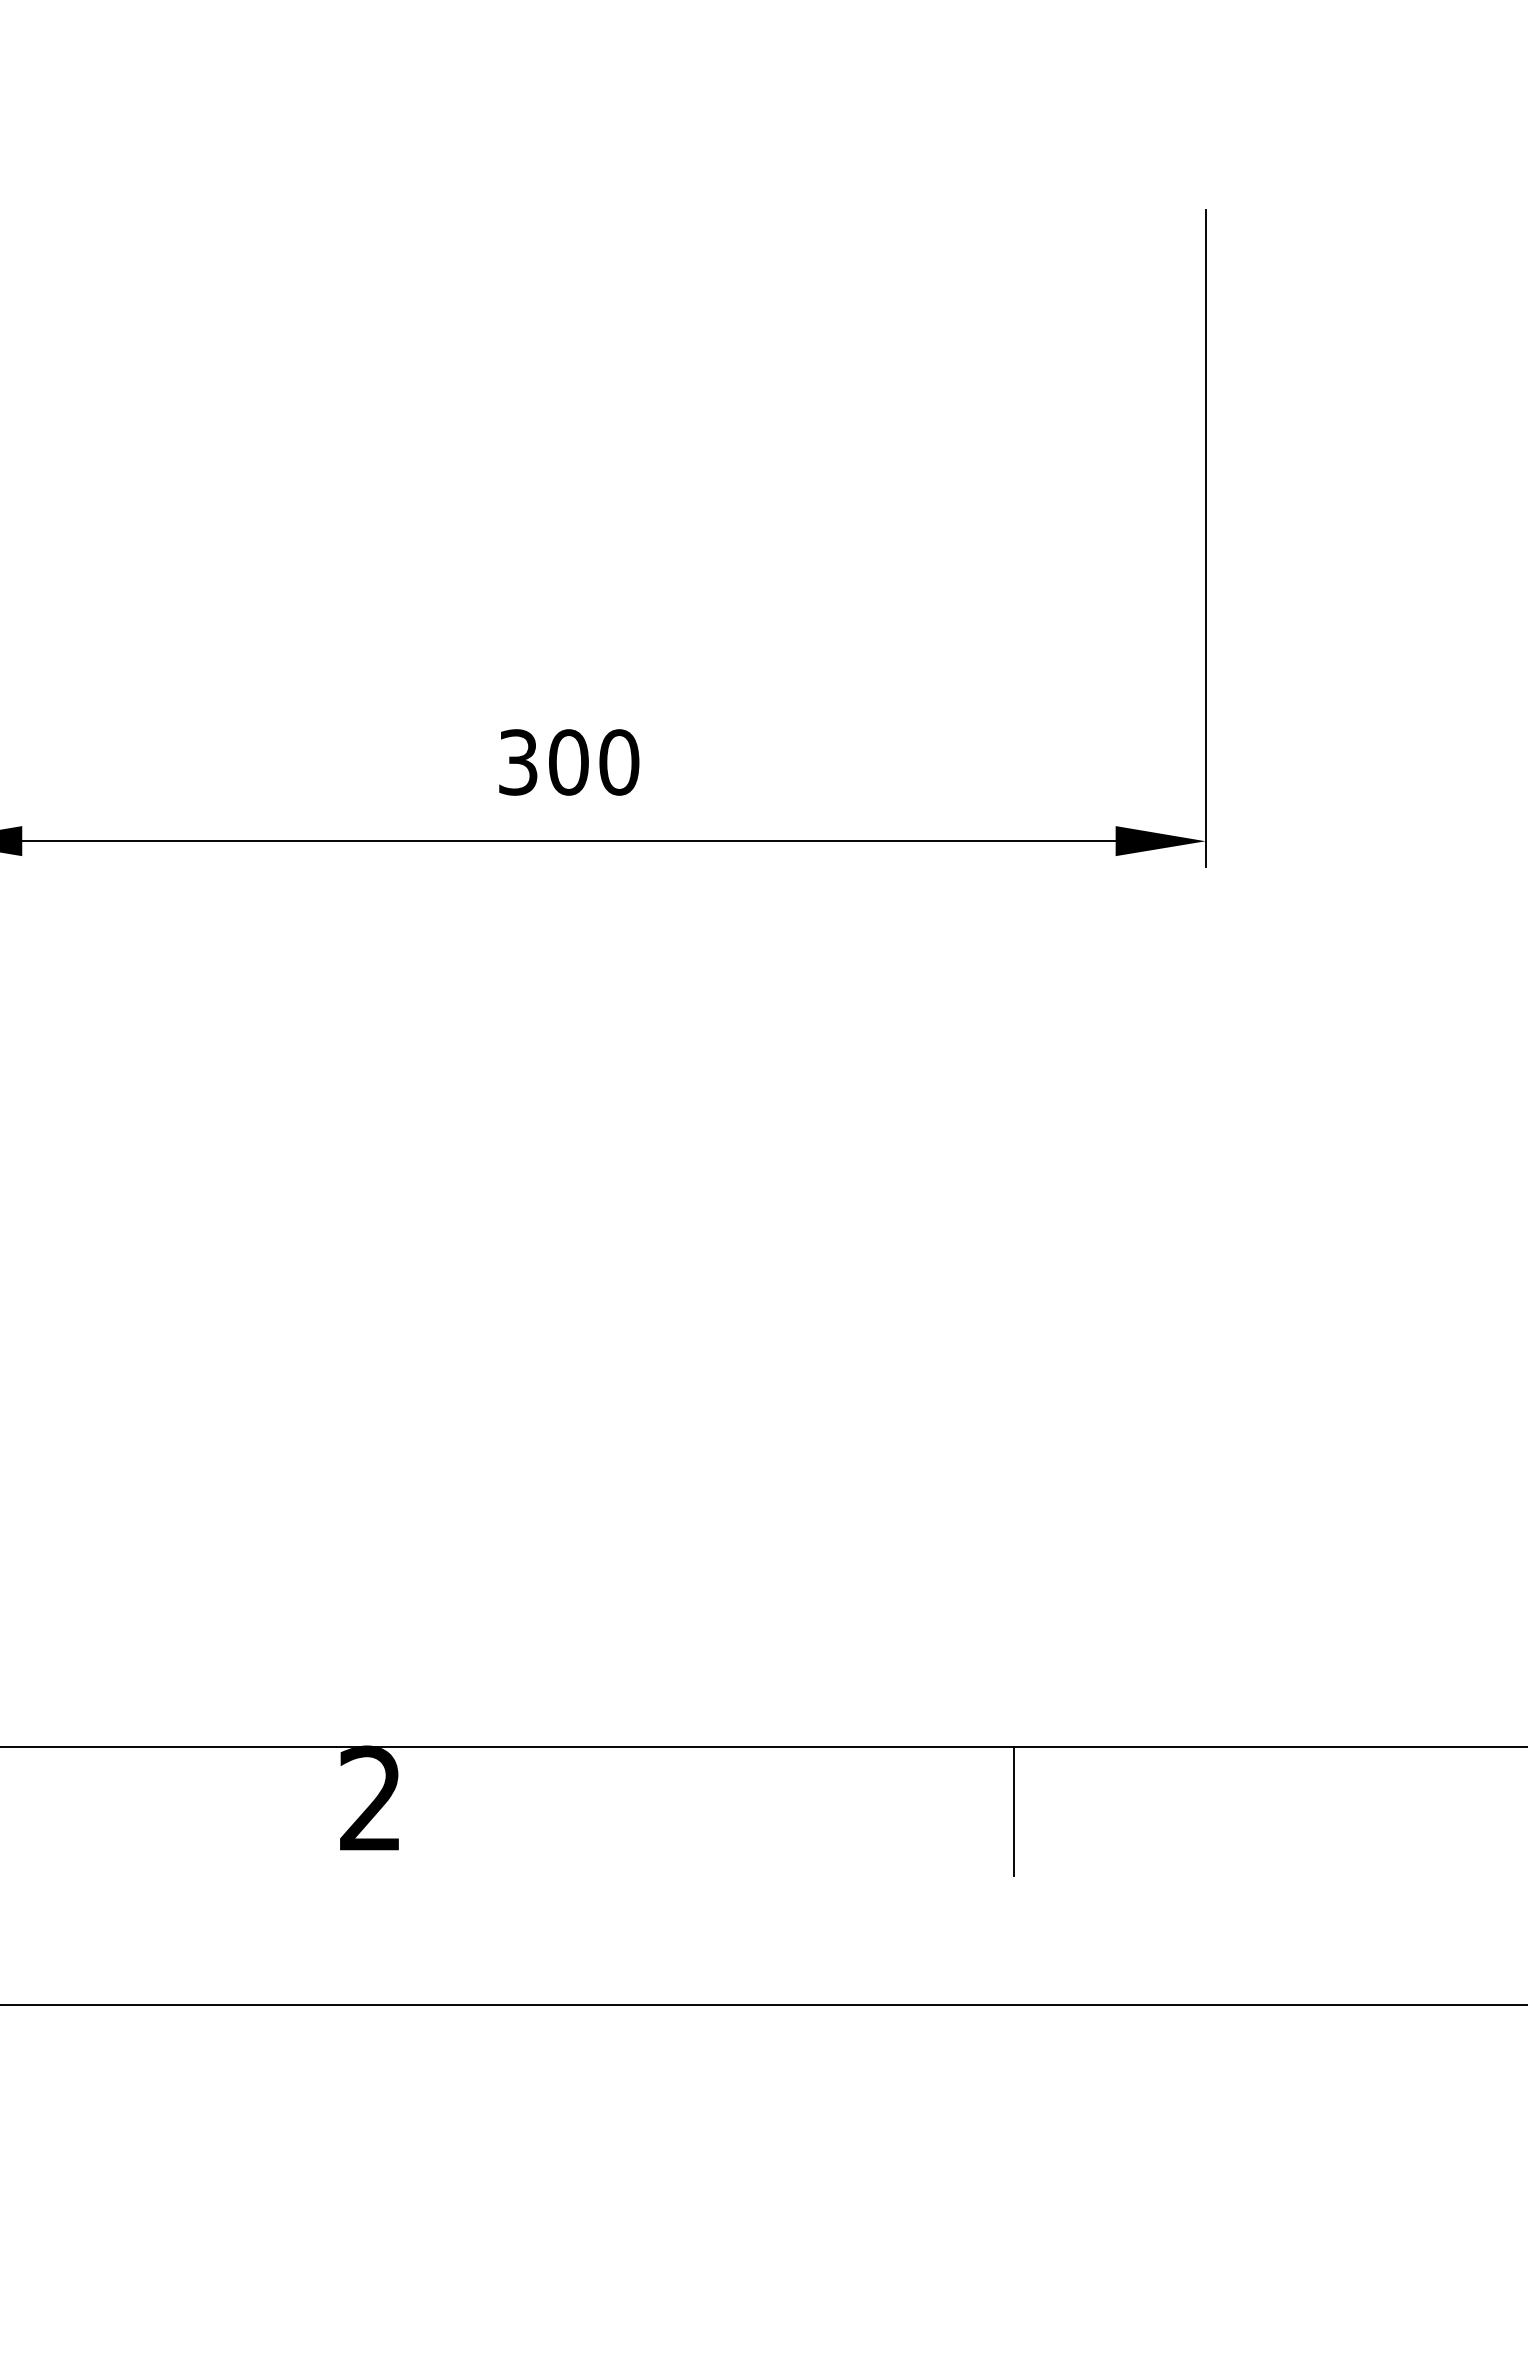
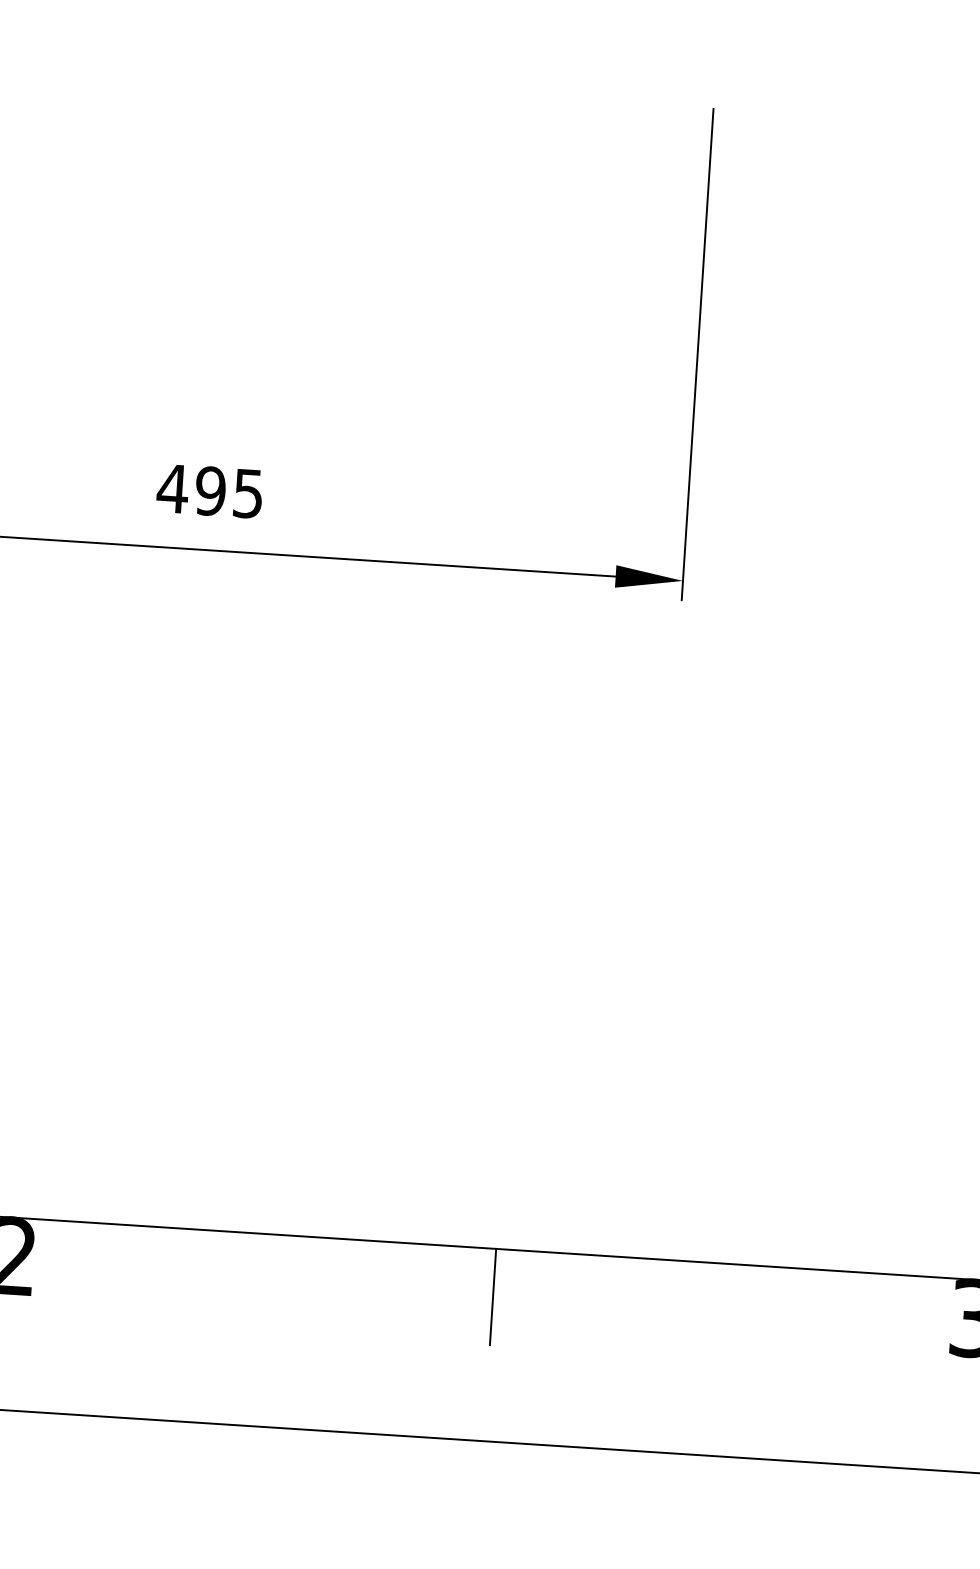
text: (568, 762) -> (210, 491), 300 -> 495

